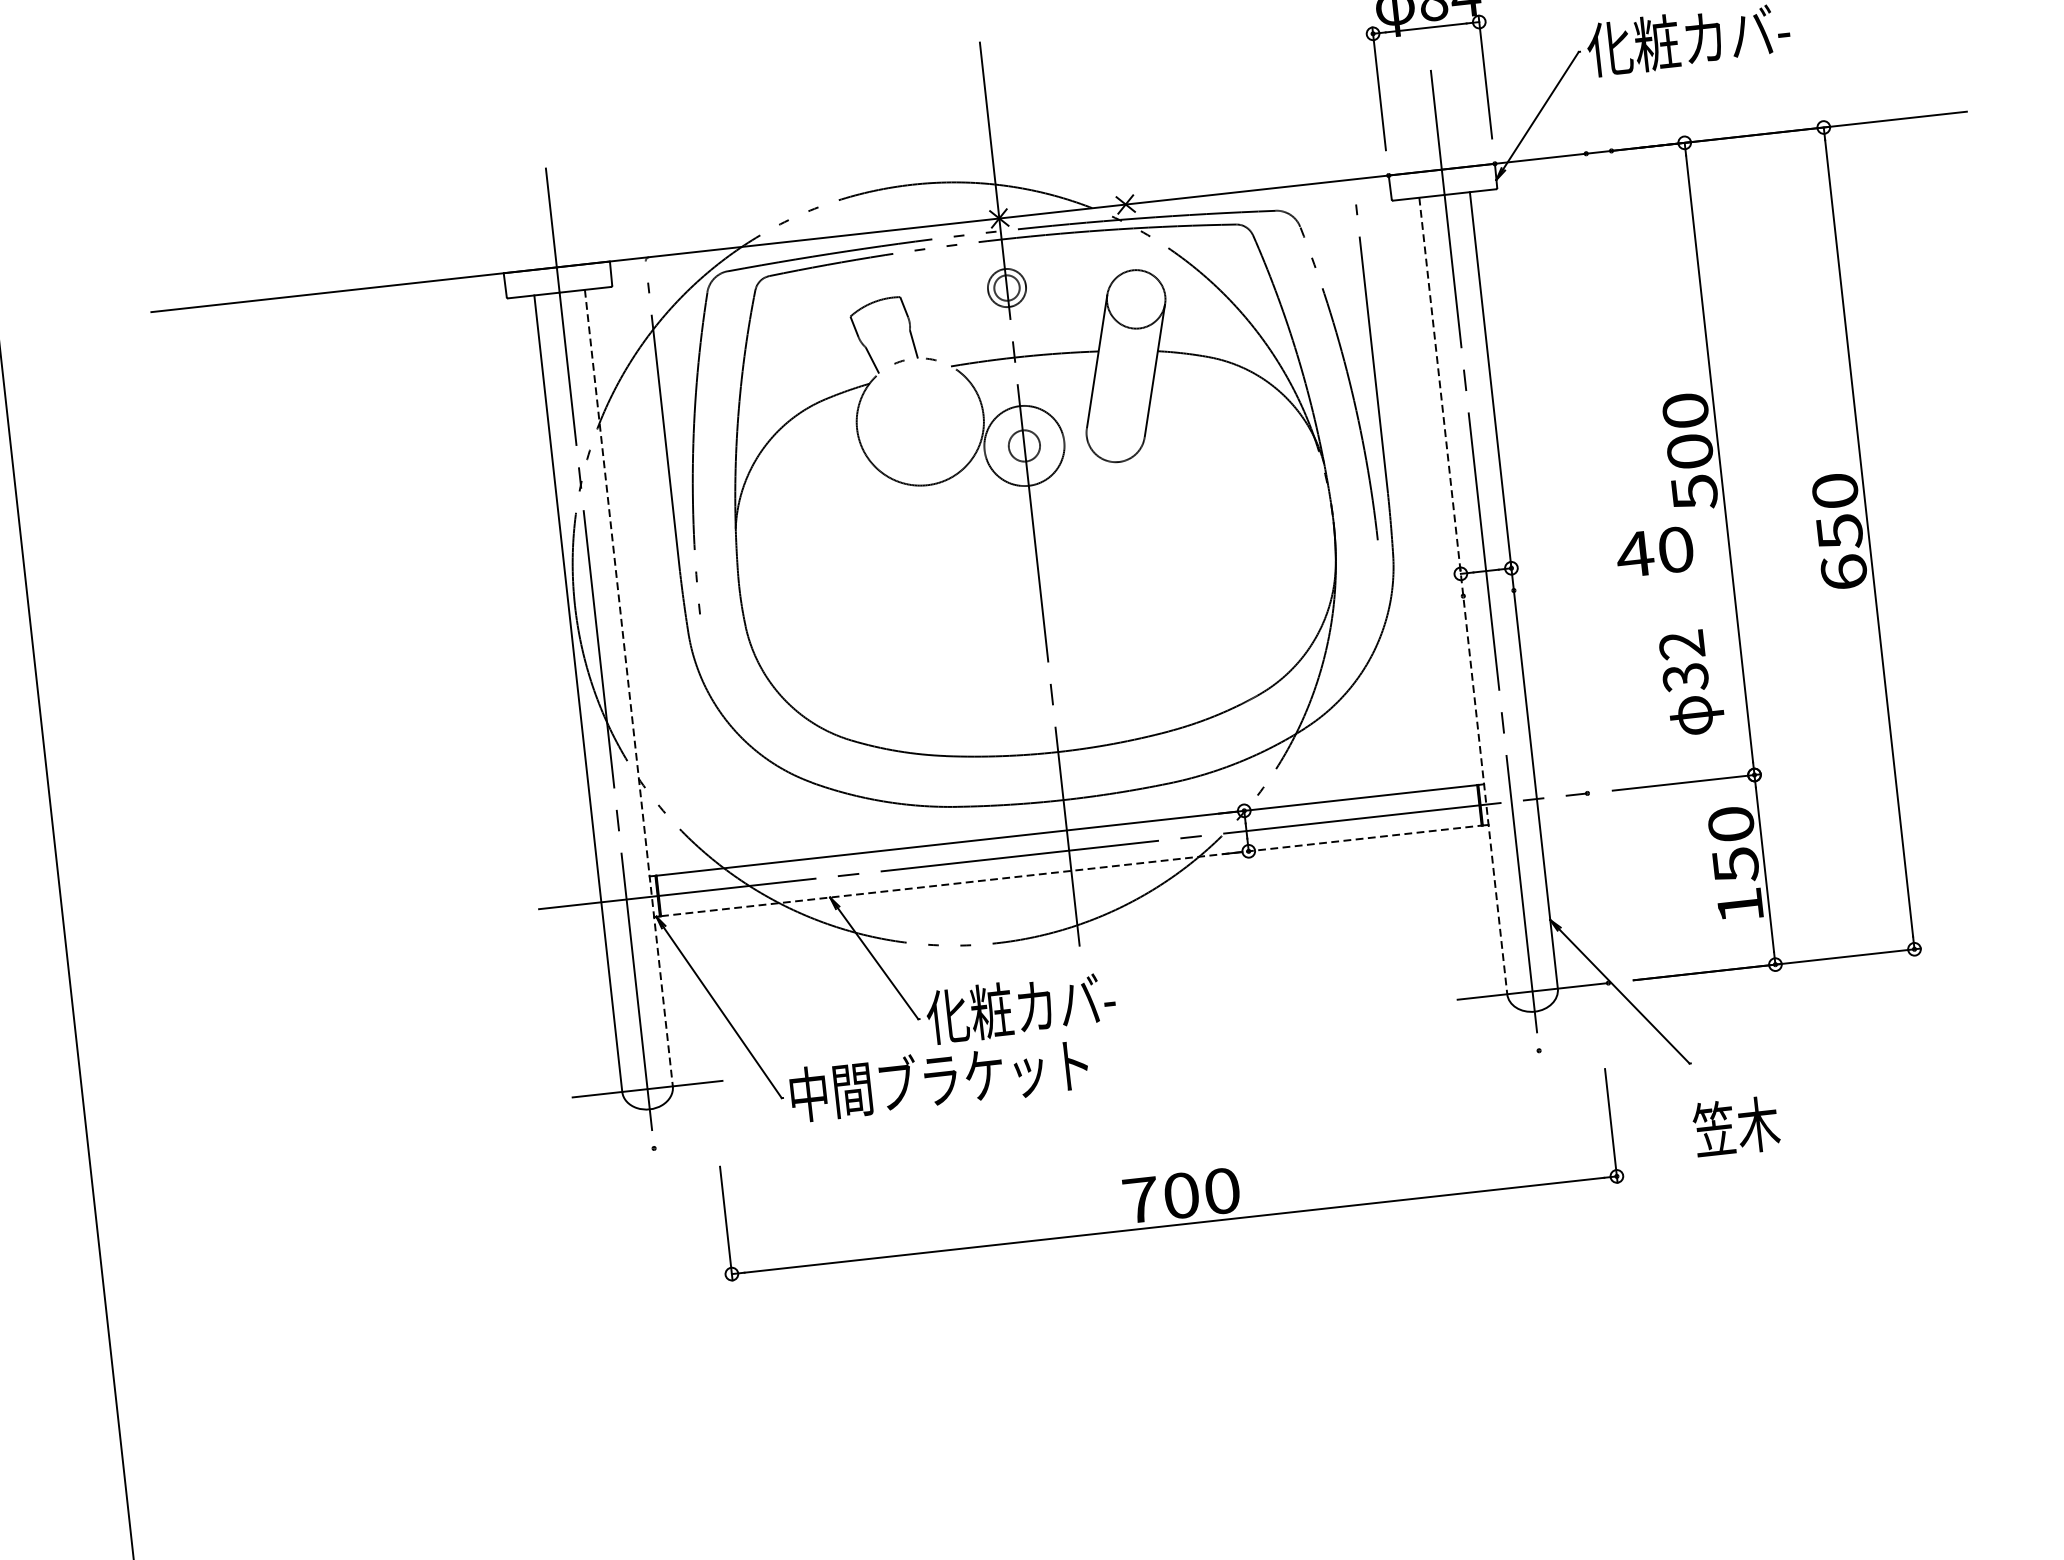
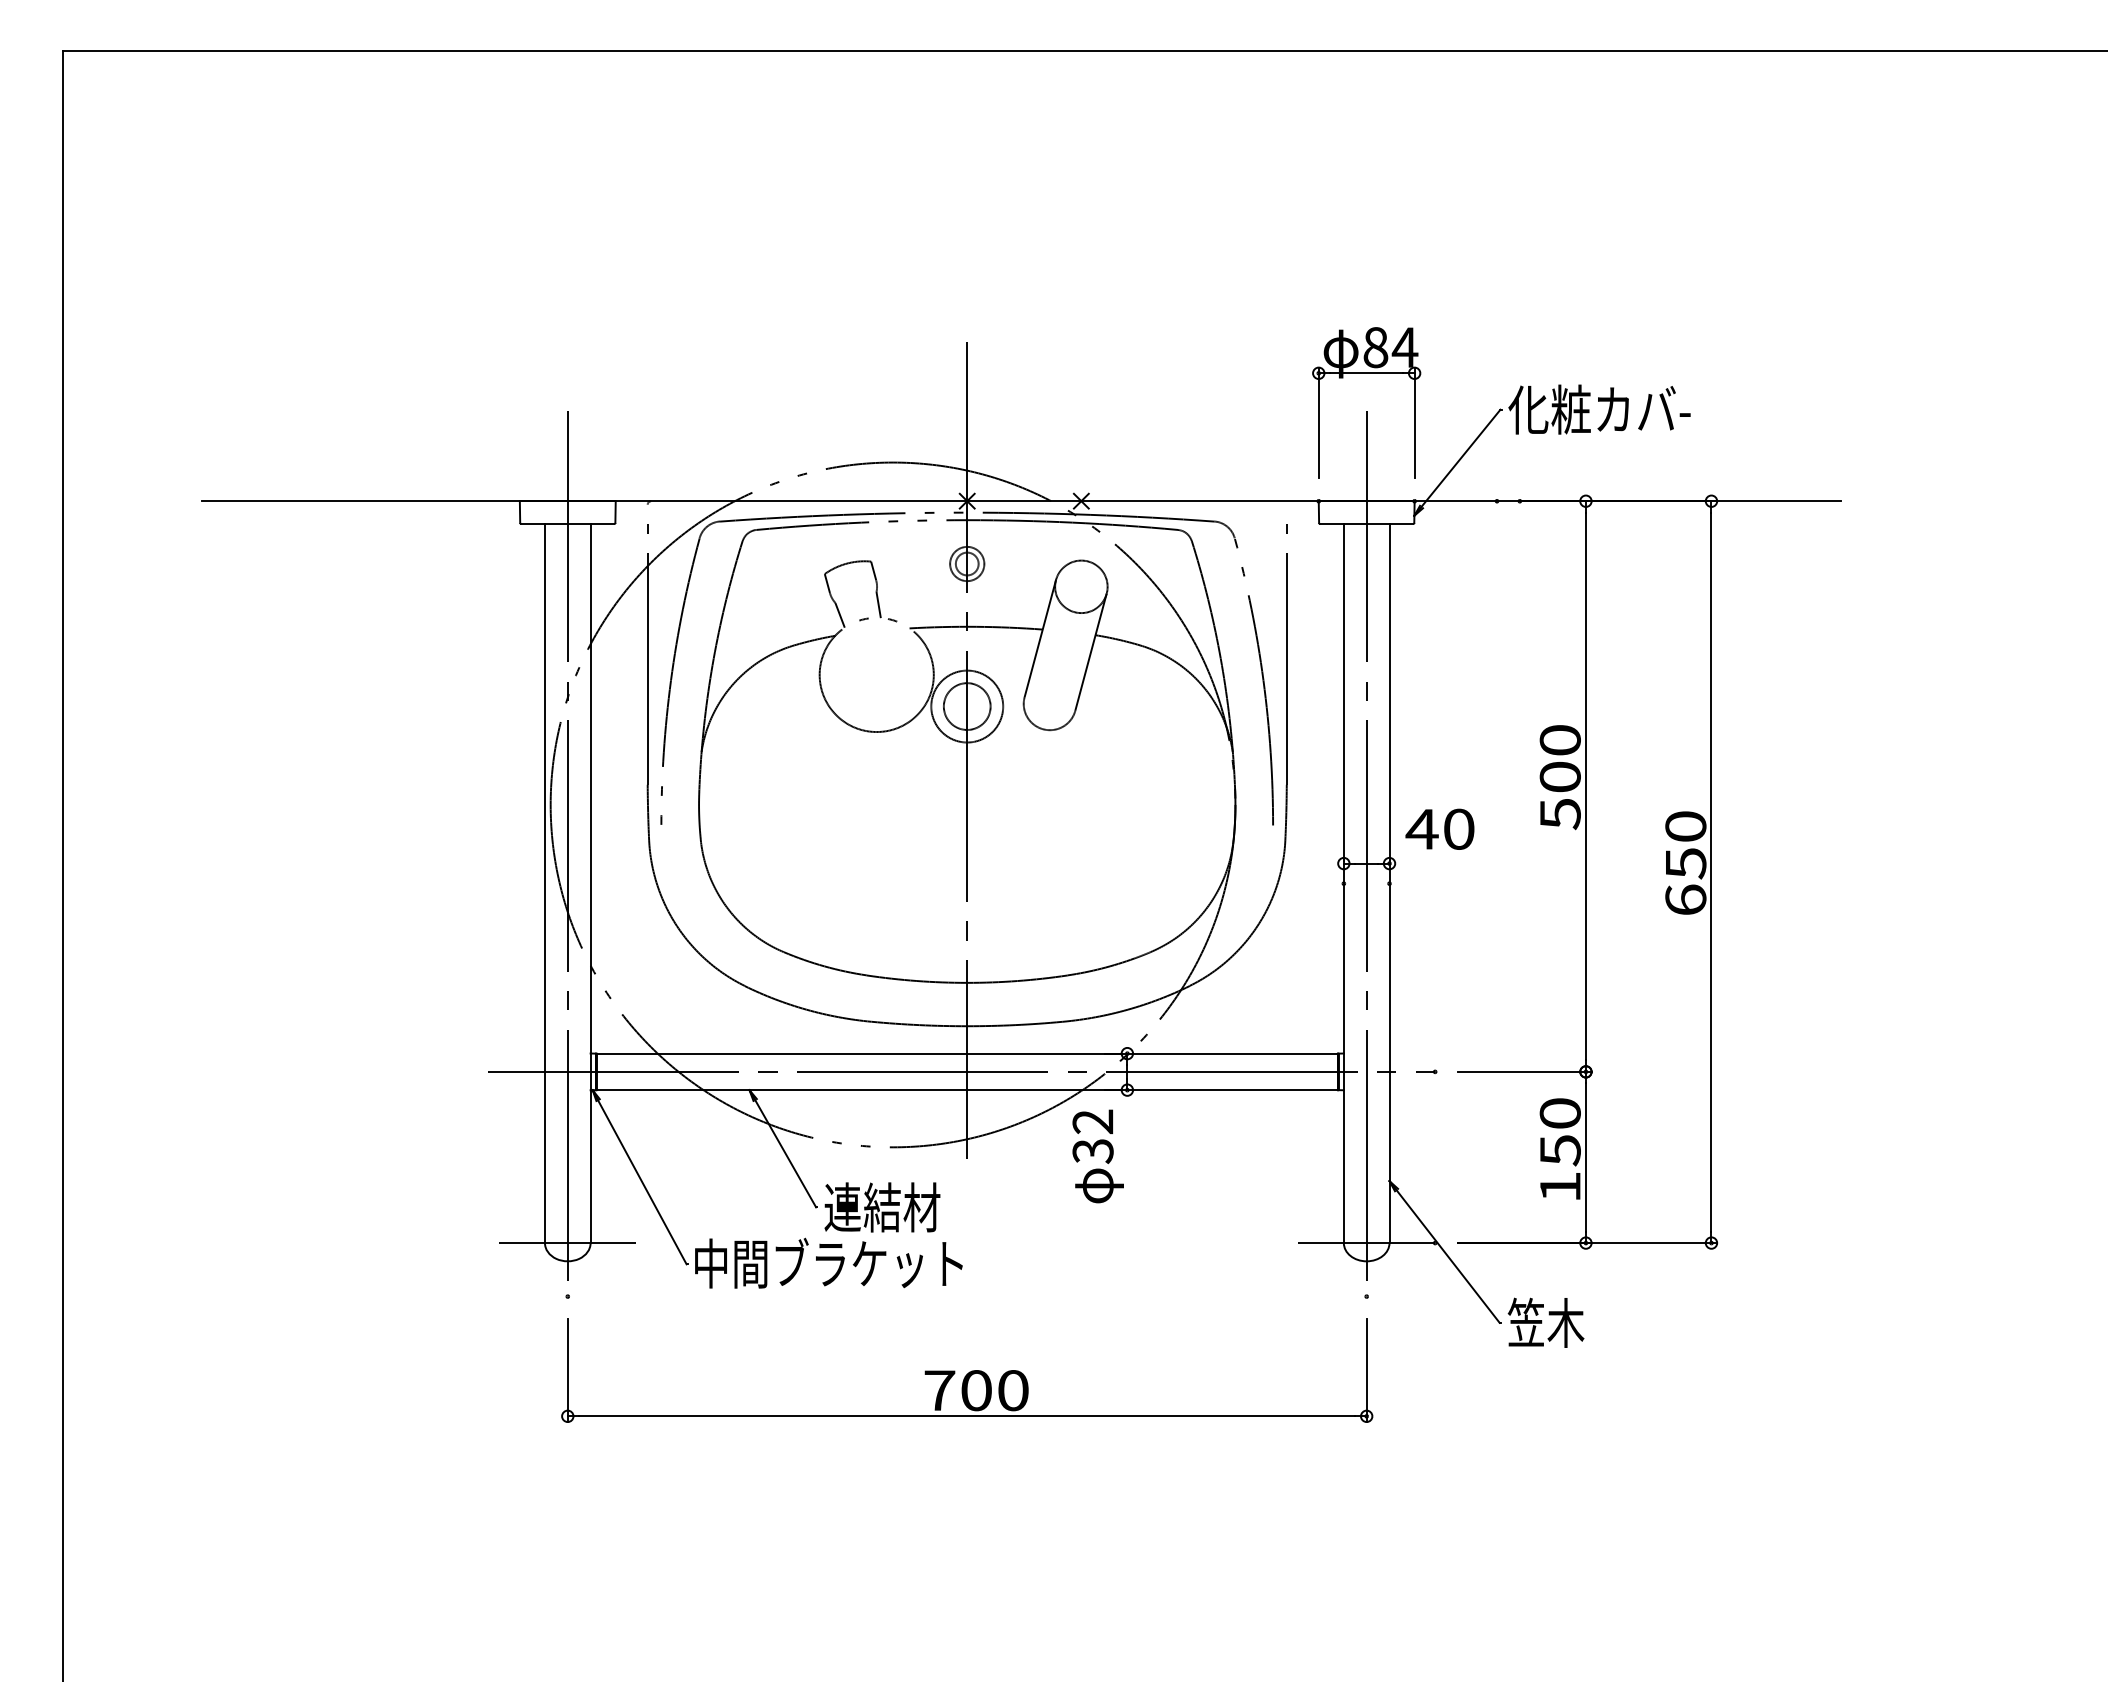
circle: (1023, 445) -> (966, 706), size x1.67
text: (1654, 551) -> (1439, 828), moved
line: (1462, 595) -> (1343, 883), dashed -> solid
text: (1691, 682) -> (1097, 1156), moved
line: (628, 688) -> (590, 883), dashed -> solid
line: (1071, 871) -> (967, 1090), dashed -> solid
text: (1020, 1008) -> (908, 1207), 化粧カバ- -> 連結材
text: (1735, 1126) -> (1545, 1322), moved
part: (1169, 1174) -> (967, 1370), moved

